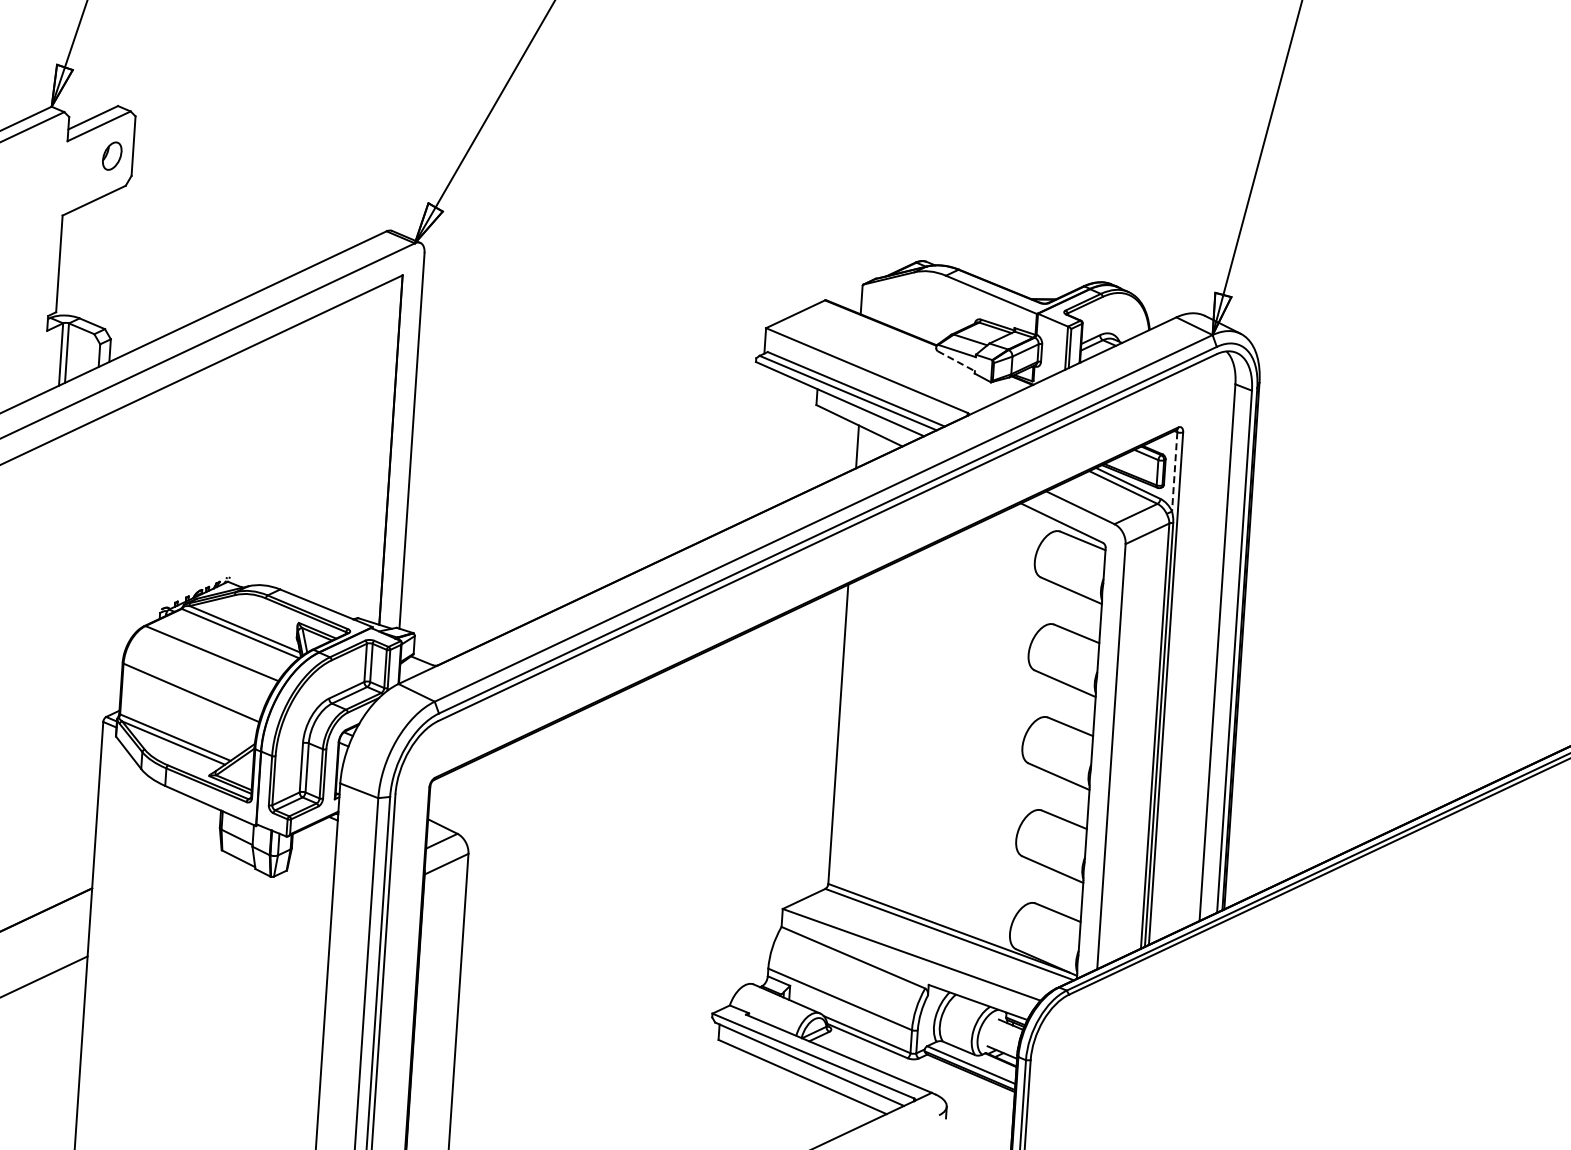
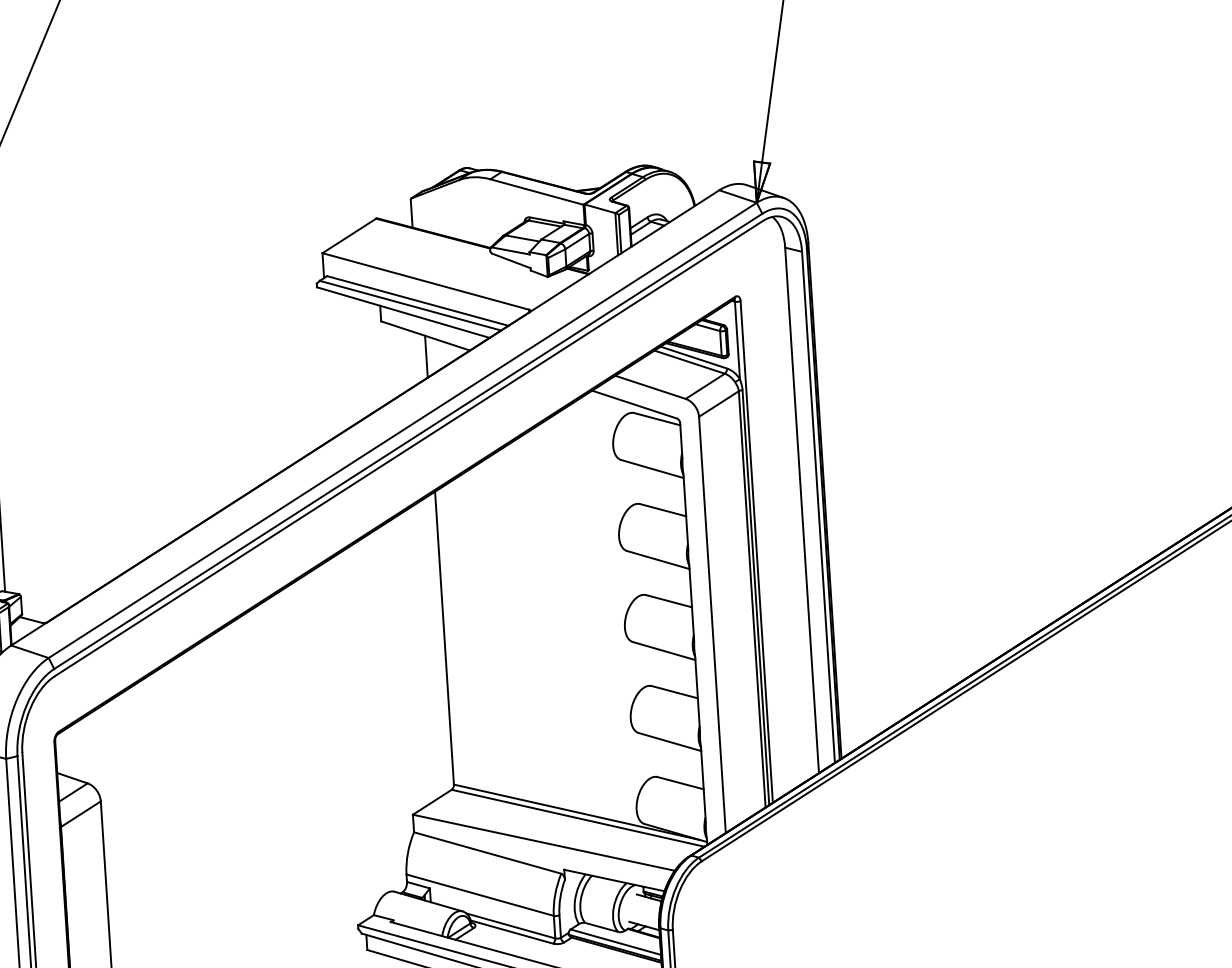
line: (956, 361) -> (511, 261), dashed -> solid
line: (1174, 471) -> (737, 340), dashed -> solid

